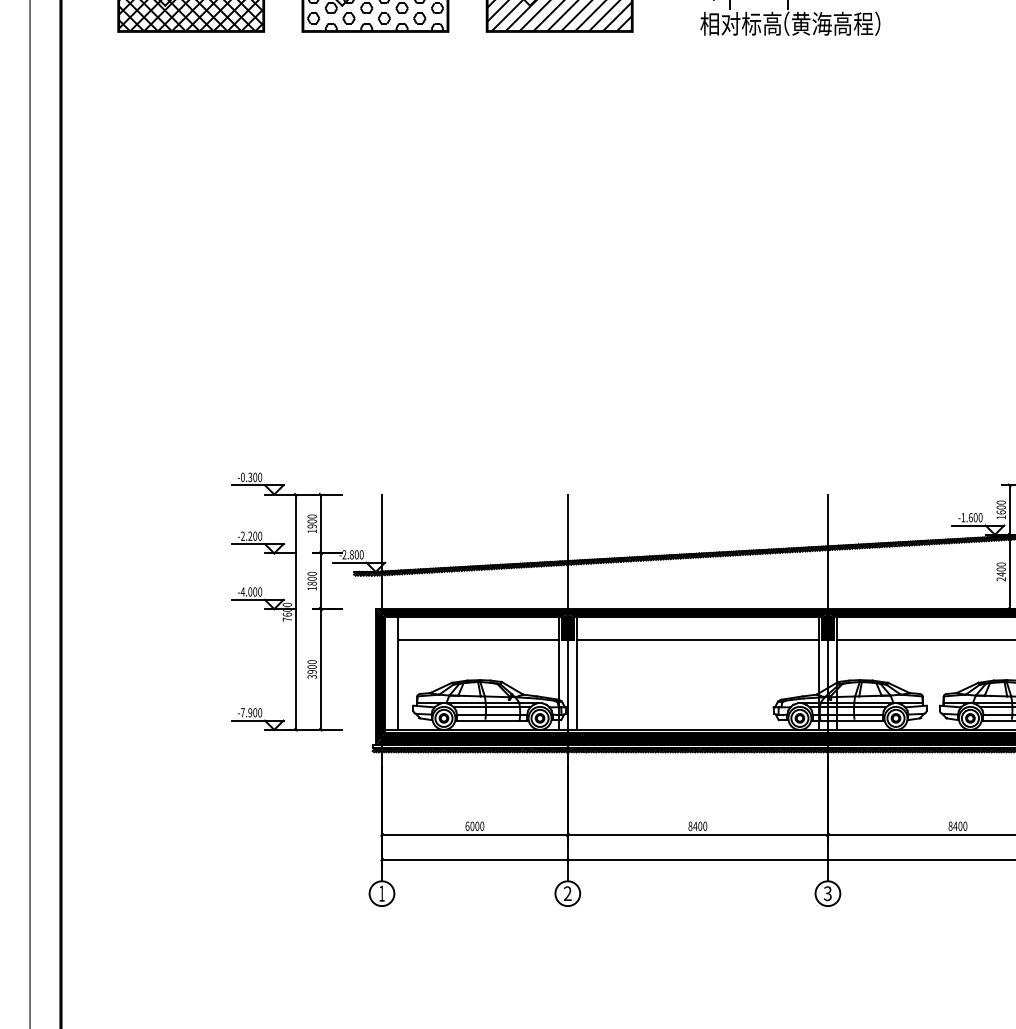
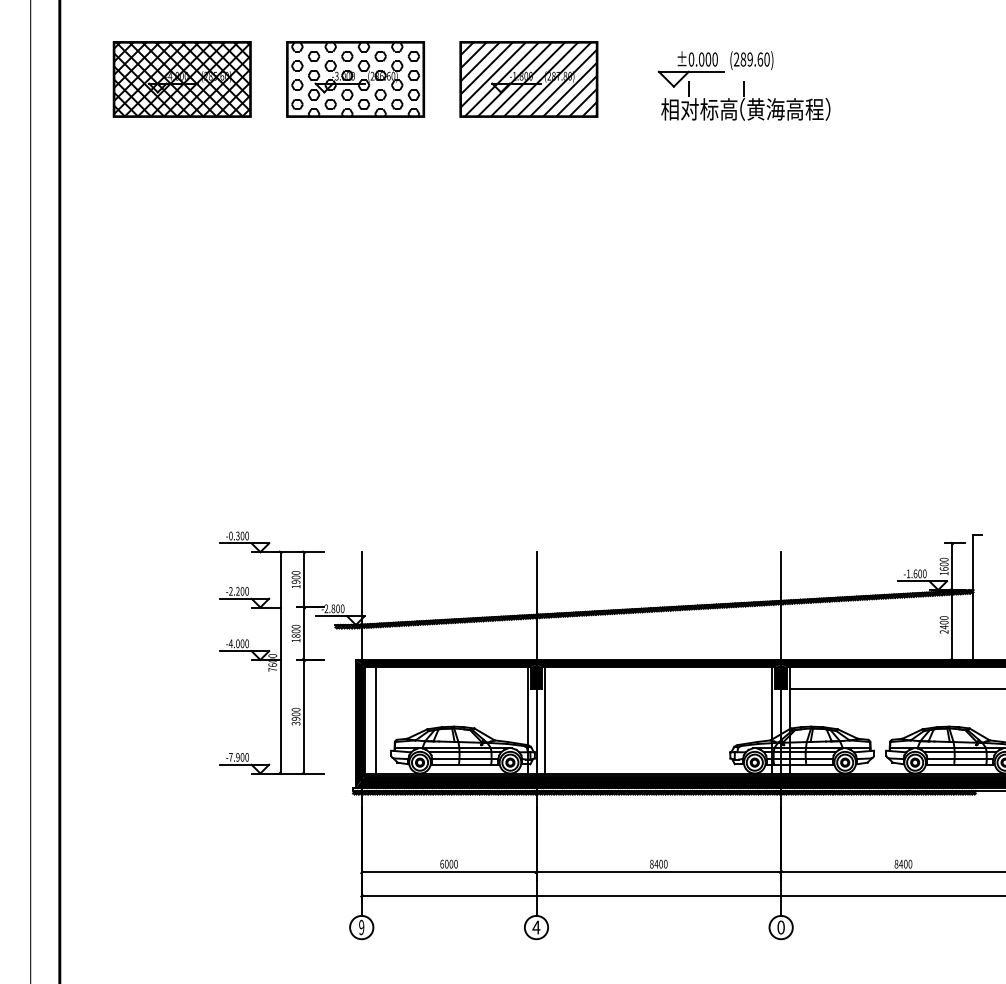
line: (477, 640) -> (451, 689), removed
line: (697, 640) -> (658, 689), removed
text: (381, 893) -> (361, 927), 1 -> 9
text: (567, 893) -> (536, 927), 2 -> 4
text: (827, 893) -> (780, 927), 3 -> 0

